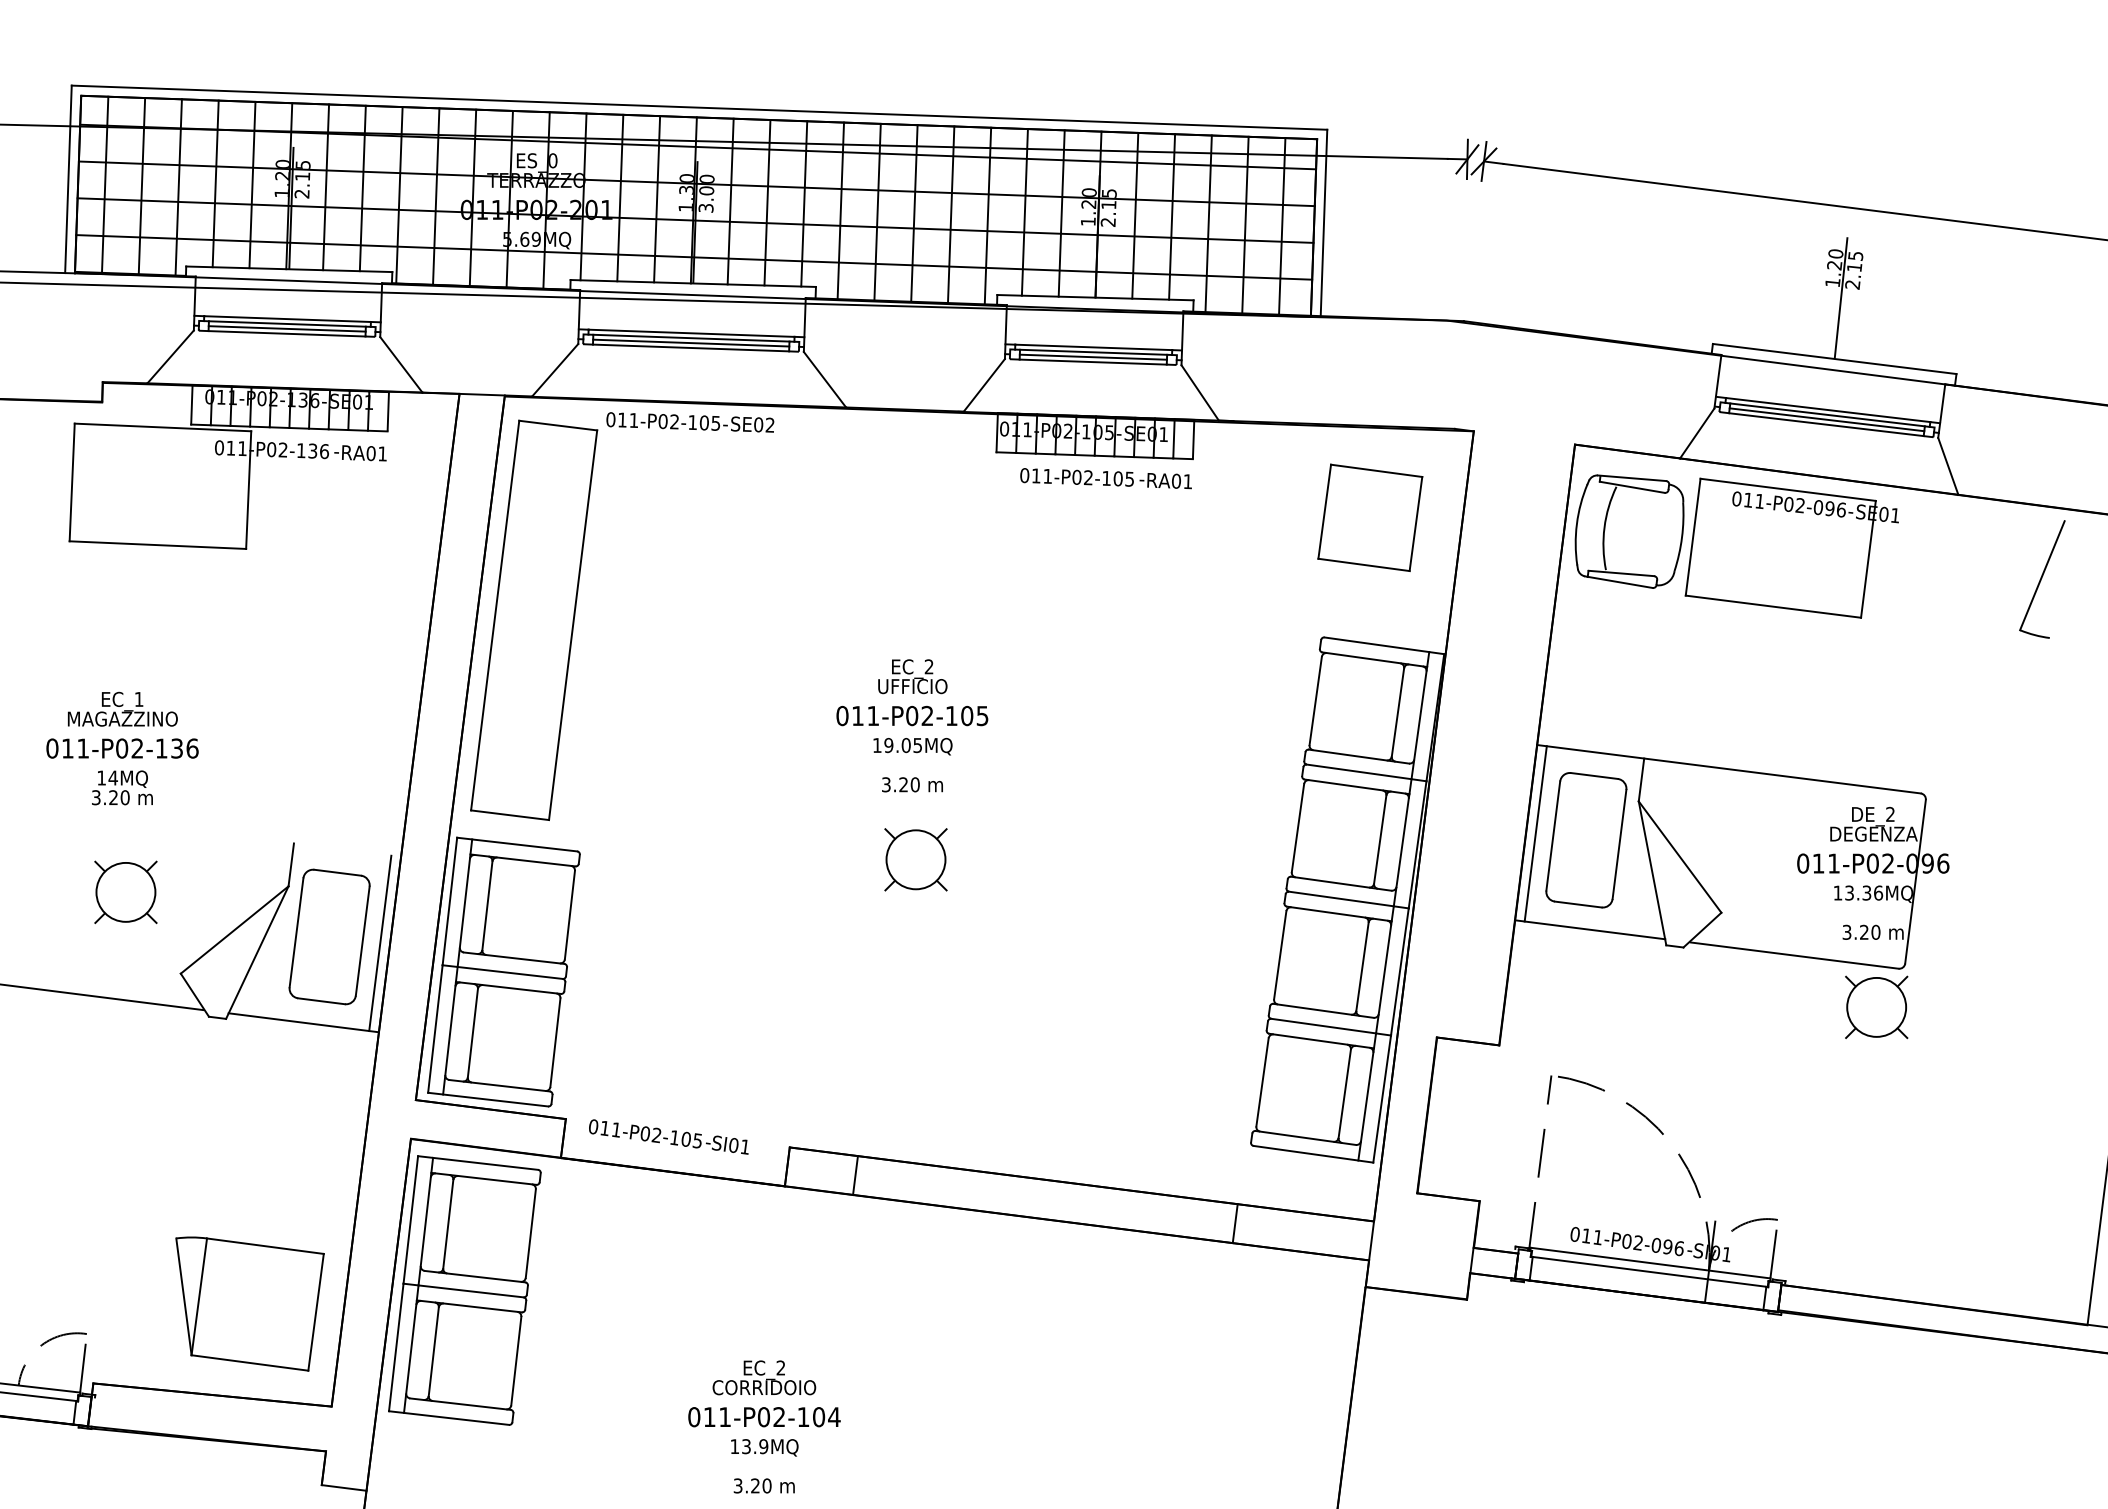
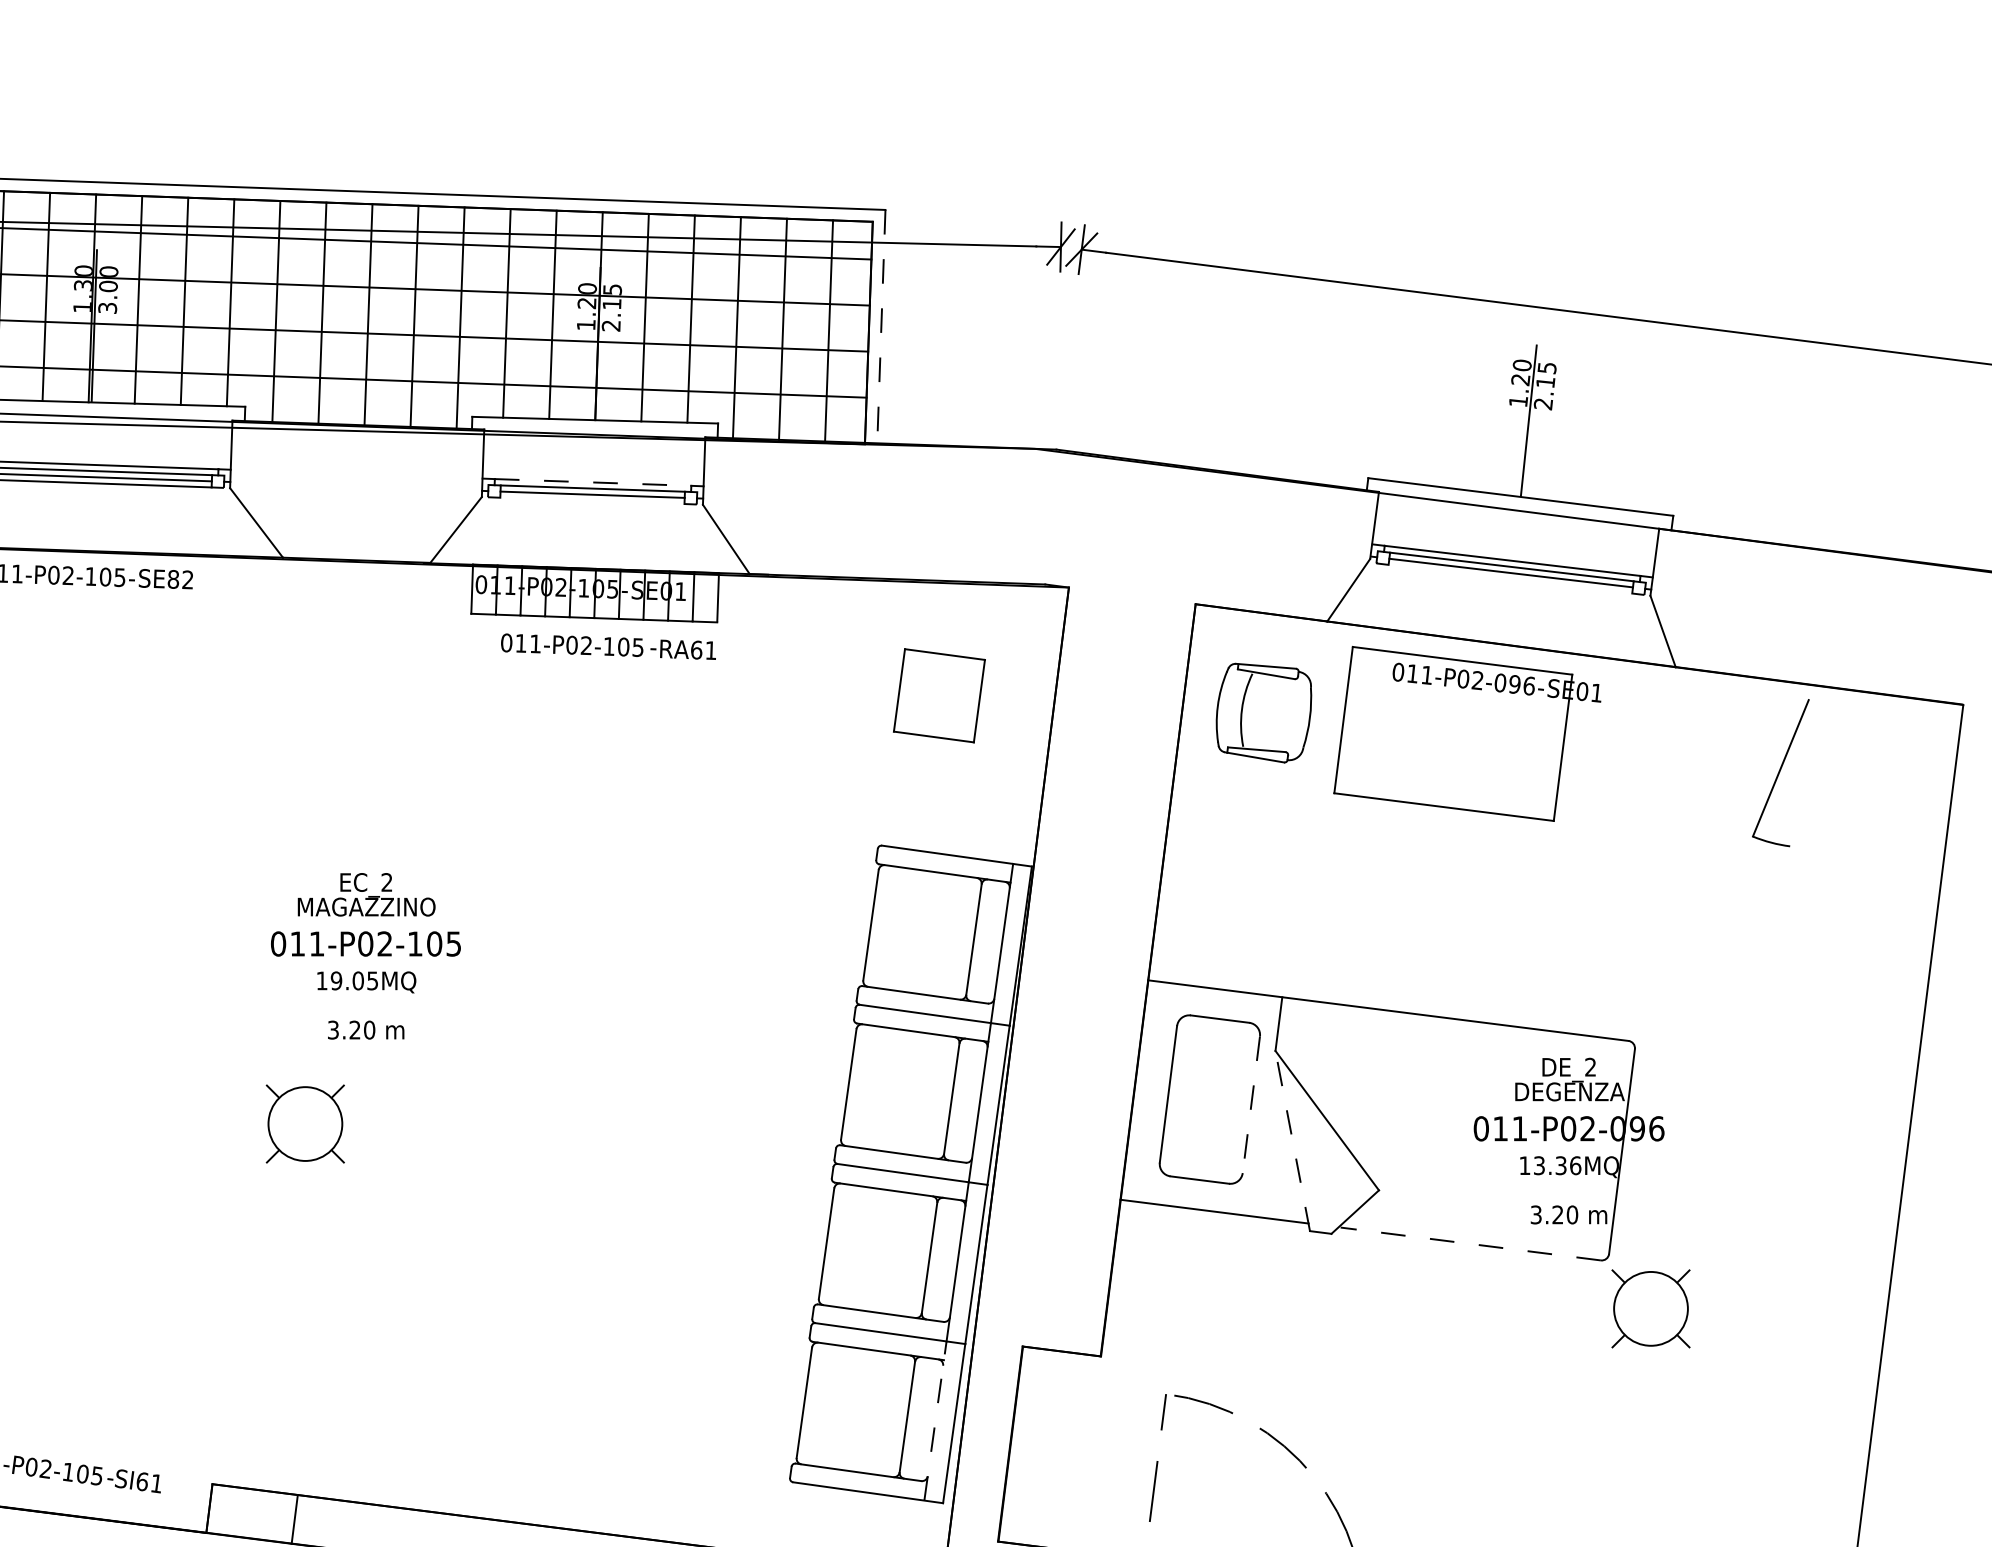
line: (1323, 223) -> (880, 327), solid -> dashed
line: (1093, 347) -> (592, 482), solid -> dashed
line: (1092, 361) -> (591, 500), removed
text: (758, 424) -> (173, 578), SE02 -> SE82
line: (1826, 424) -> (1510, 578), removed
text: (1176, 480) -> (696, 649), RA01 -> RA61
part: (1370, 517) -> (939, 695), size x0.7
part: (1629, 531) -> (1263, 712), size x0.7
text: (912, 686) -> (366, 907), UFFICIO -> MAGAZZINO
line: (1535, 833) -> (1146, 1091), removed
line: (1619, 844) -> (1251, 1104), solid -> dashed
part: (915, 859) -> (304, 1123), moved
line: (1652, 872) -> (1292, 1139), solid -> dashed
line: (1794, 955) -> (1470, 1243), solid -> dashed
part: (1876, 1007) -> (1650, 1308), moved
line: (1367, 1096) -> (935, 1420), solid -> dashed
text: (733, 1145) -> (142, 1481), SI01 -> SI61

